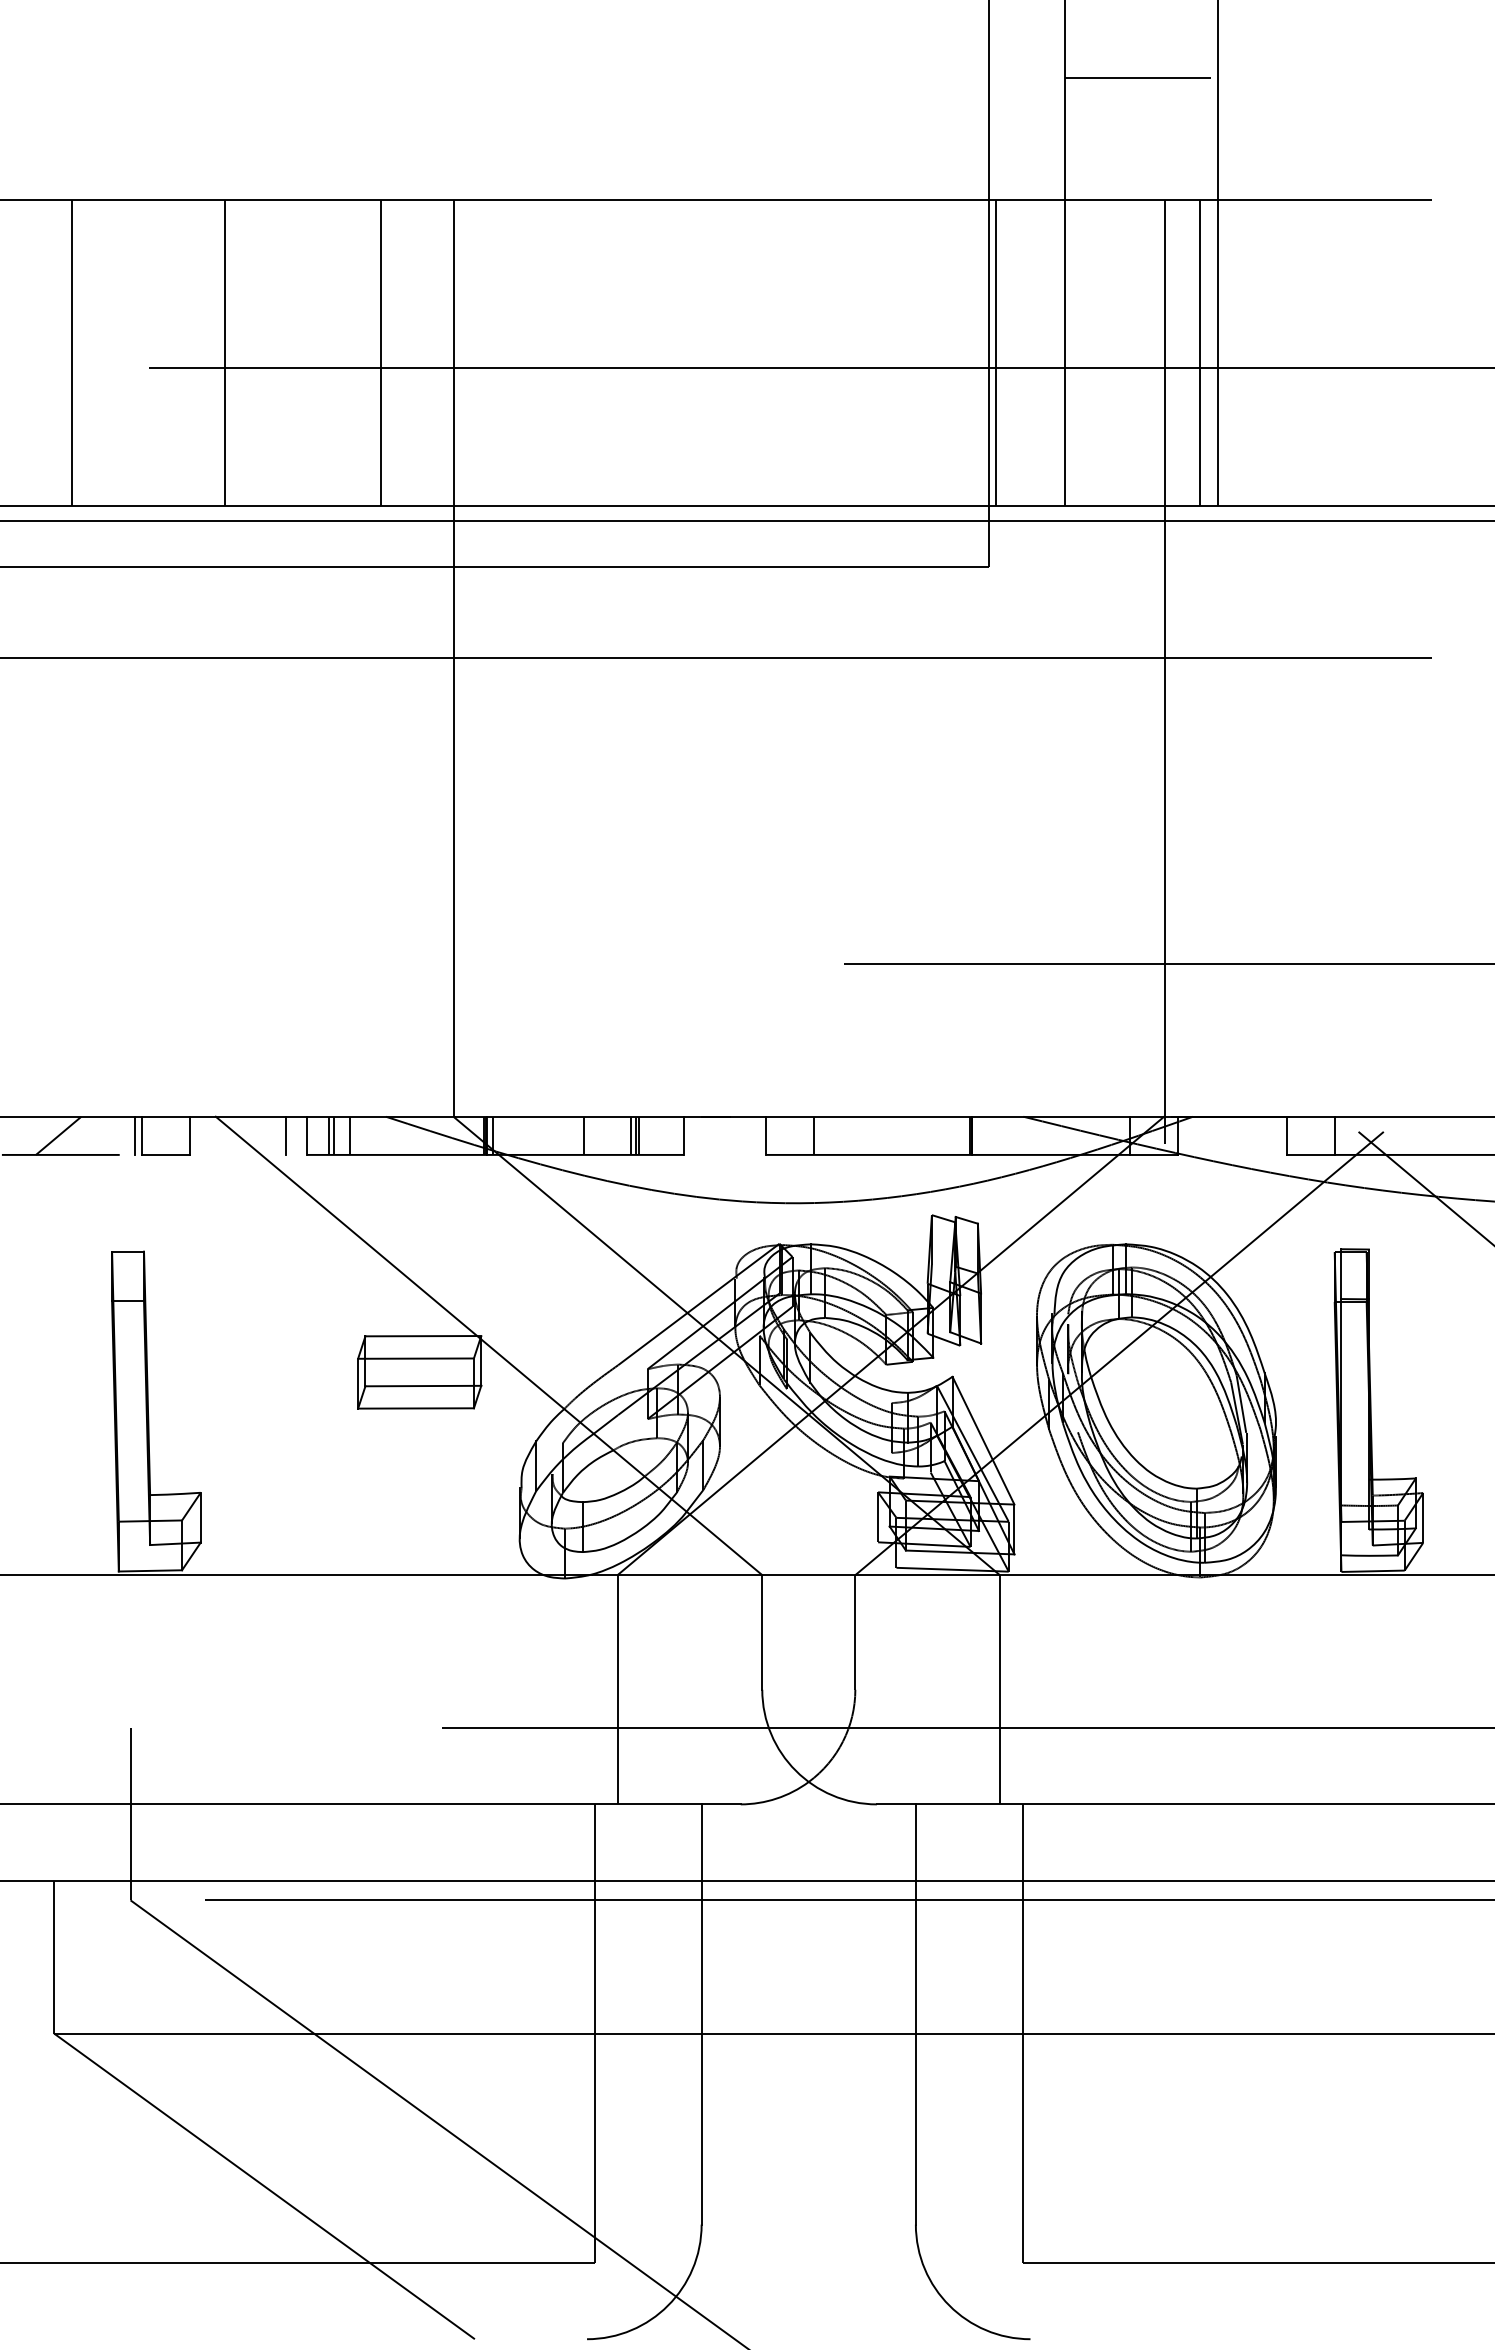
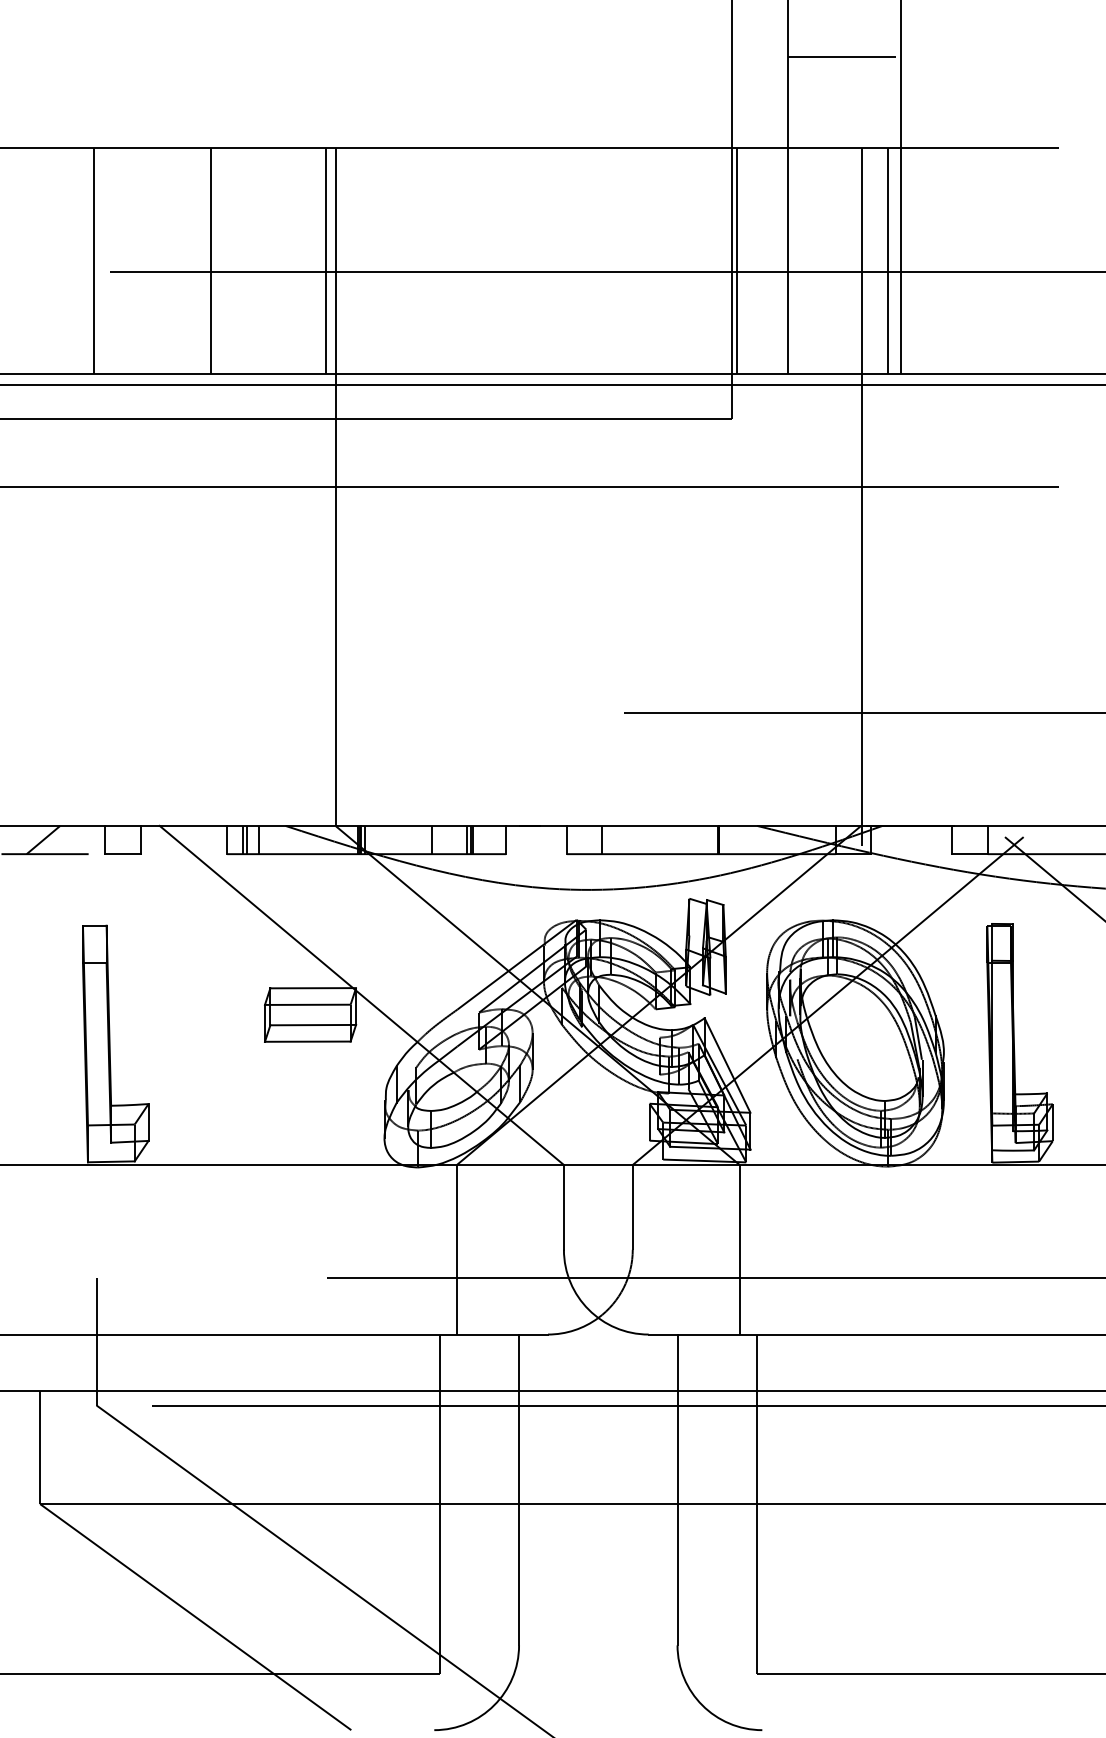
line: (72, 352) -> (94, 260), moved
line: (225, 352) -> (211, 260), moved
line: (380, 352) -> (325, 260), moved
line: (134, 1135) -> (99, 839), removed
line: (286, 1135) -> (211, 839), removed

